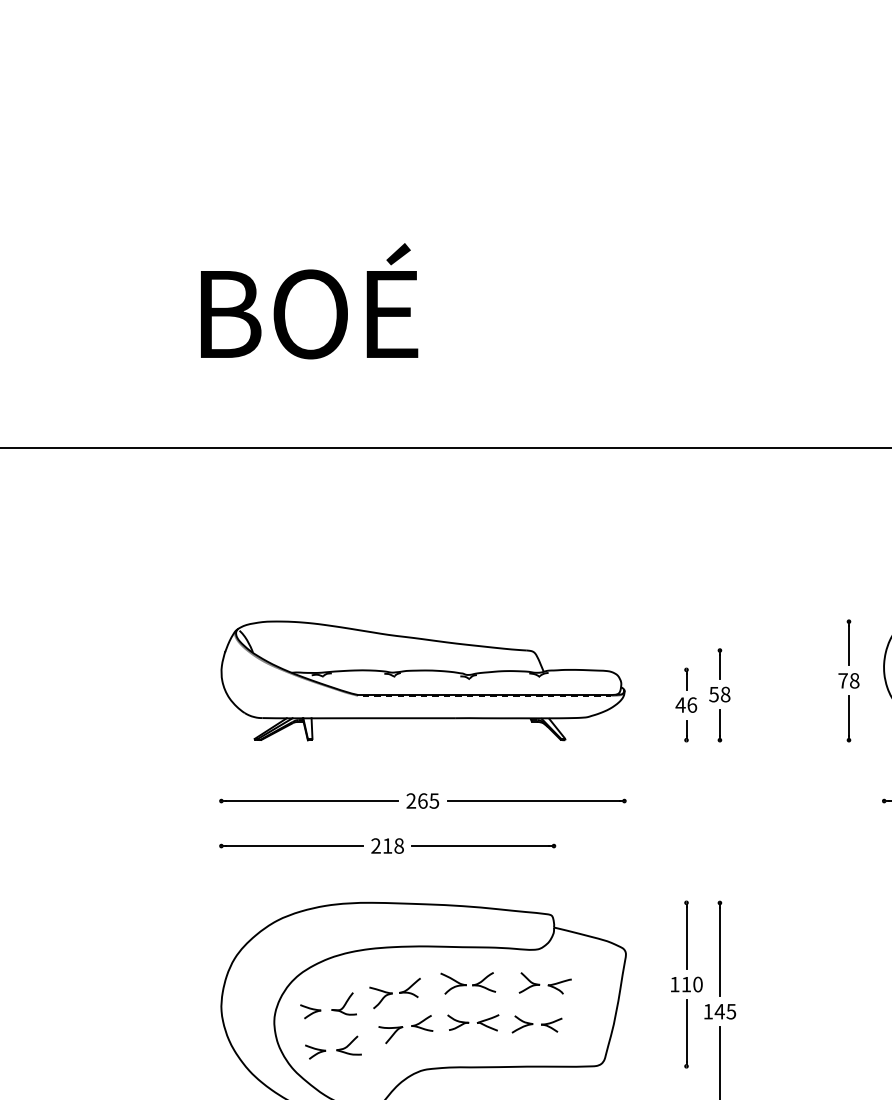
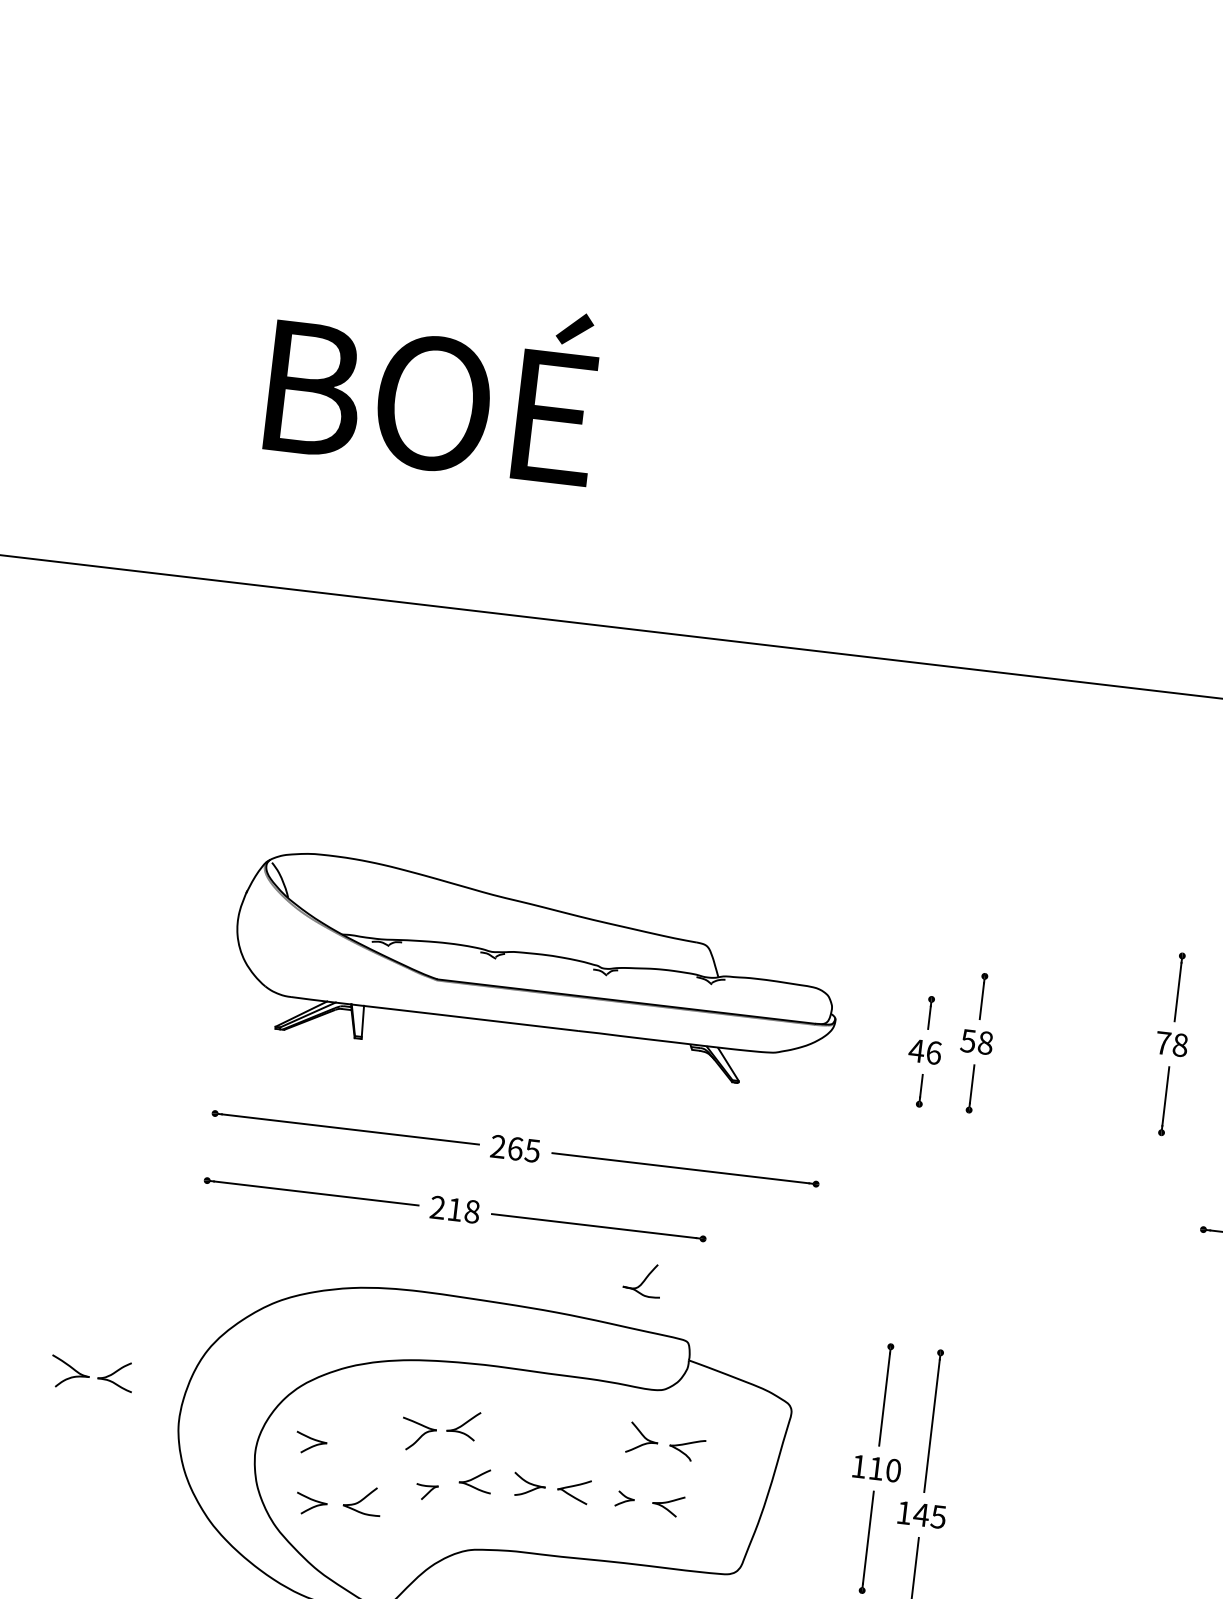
part: (468, 983) -> (92, 1374), moved
part: (343, 1003) -> (641, 1279), moved
part: (522, 1024) -> (624, 1499), size x0.6
part: (390, 1035) -> (426, 1492), size x0.6

